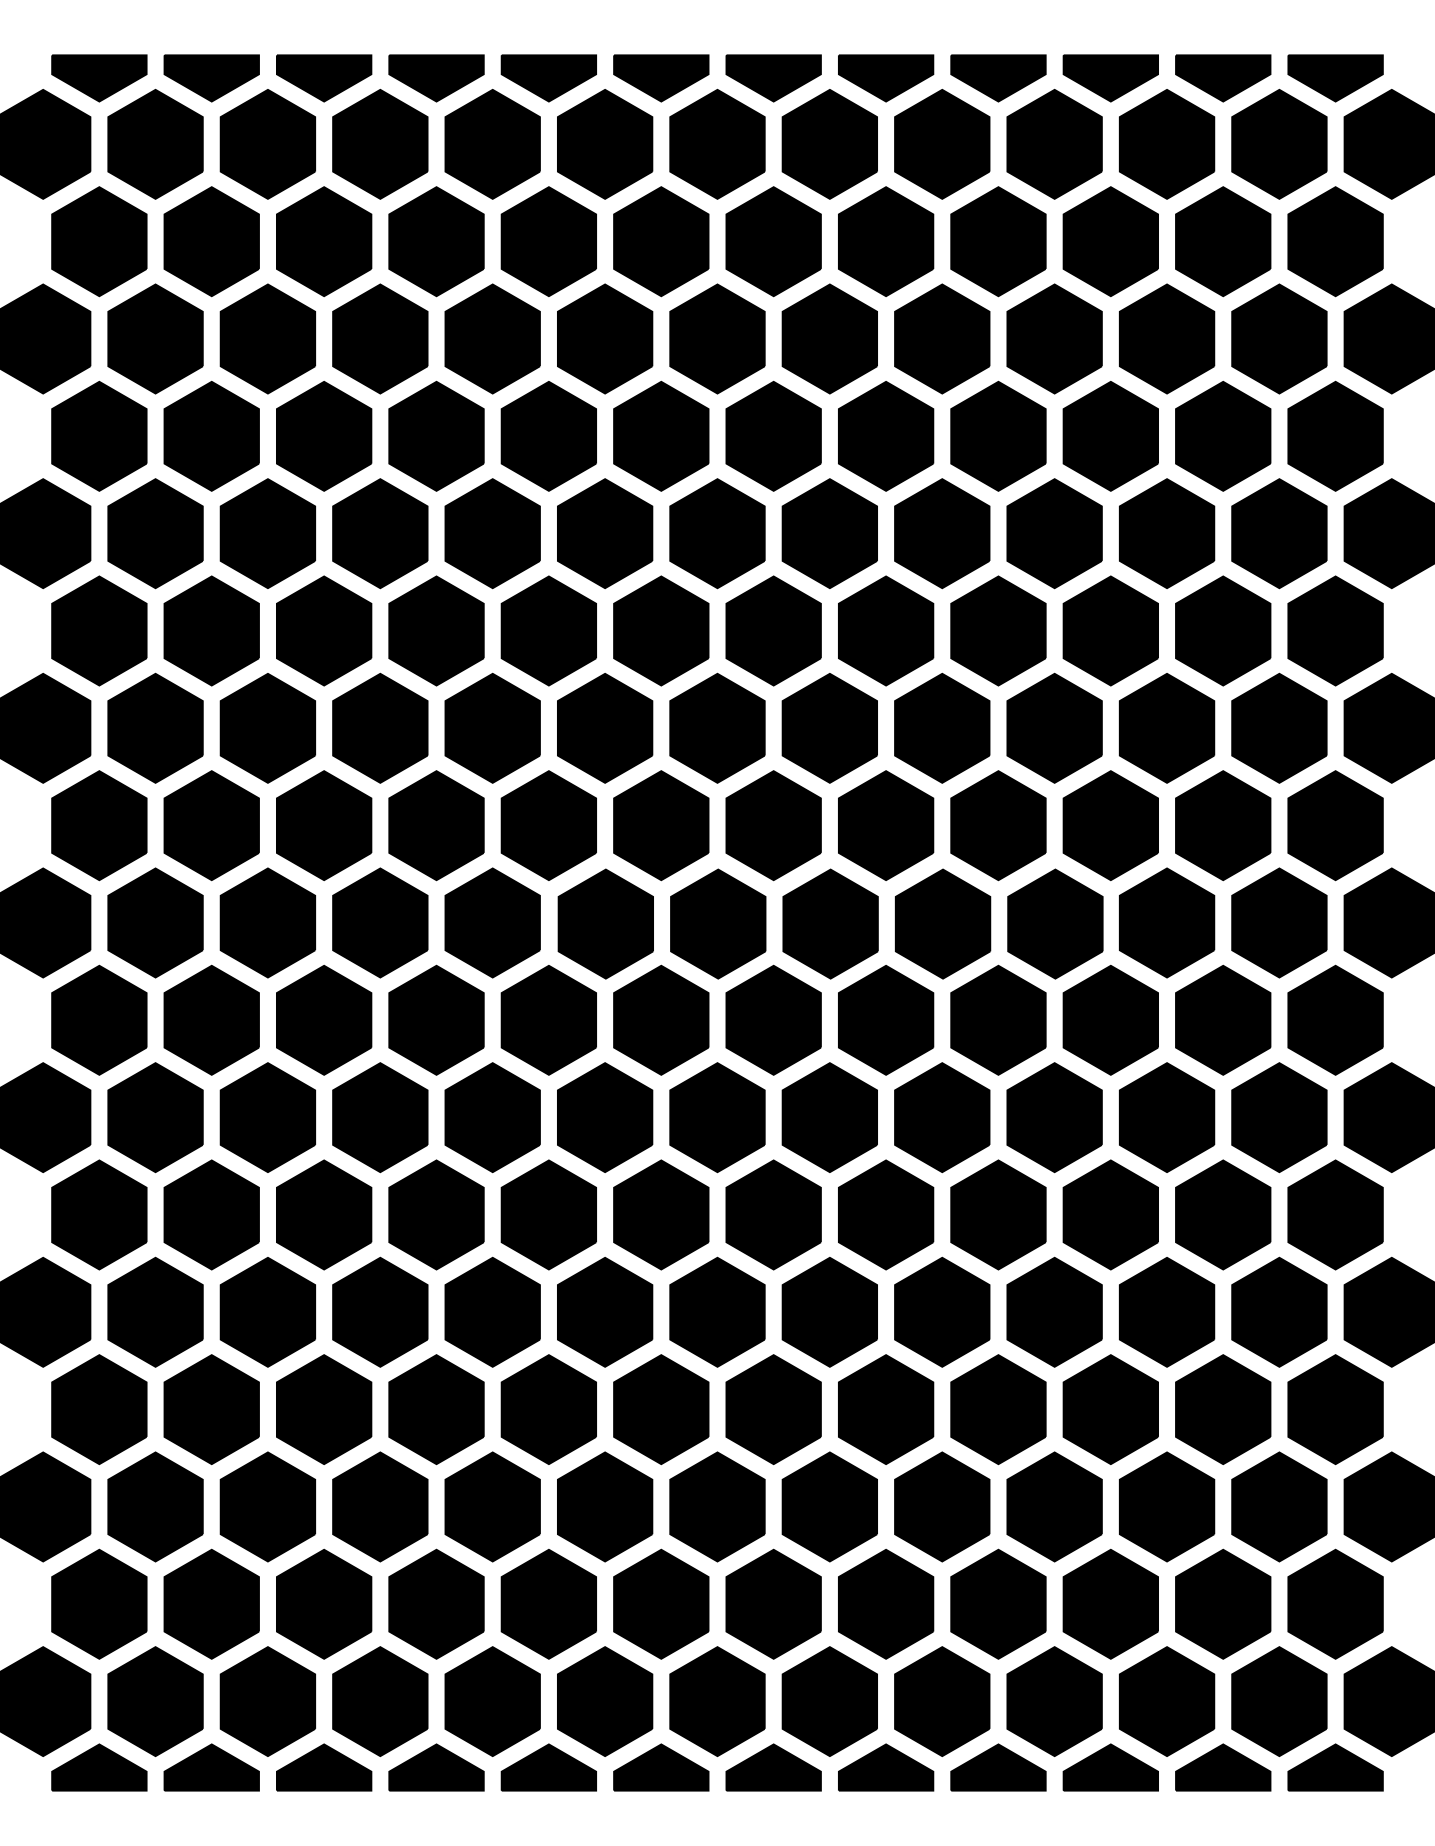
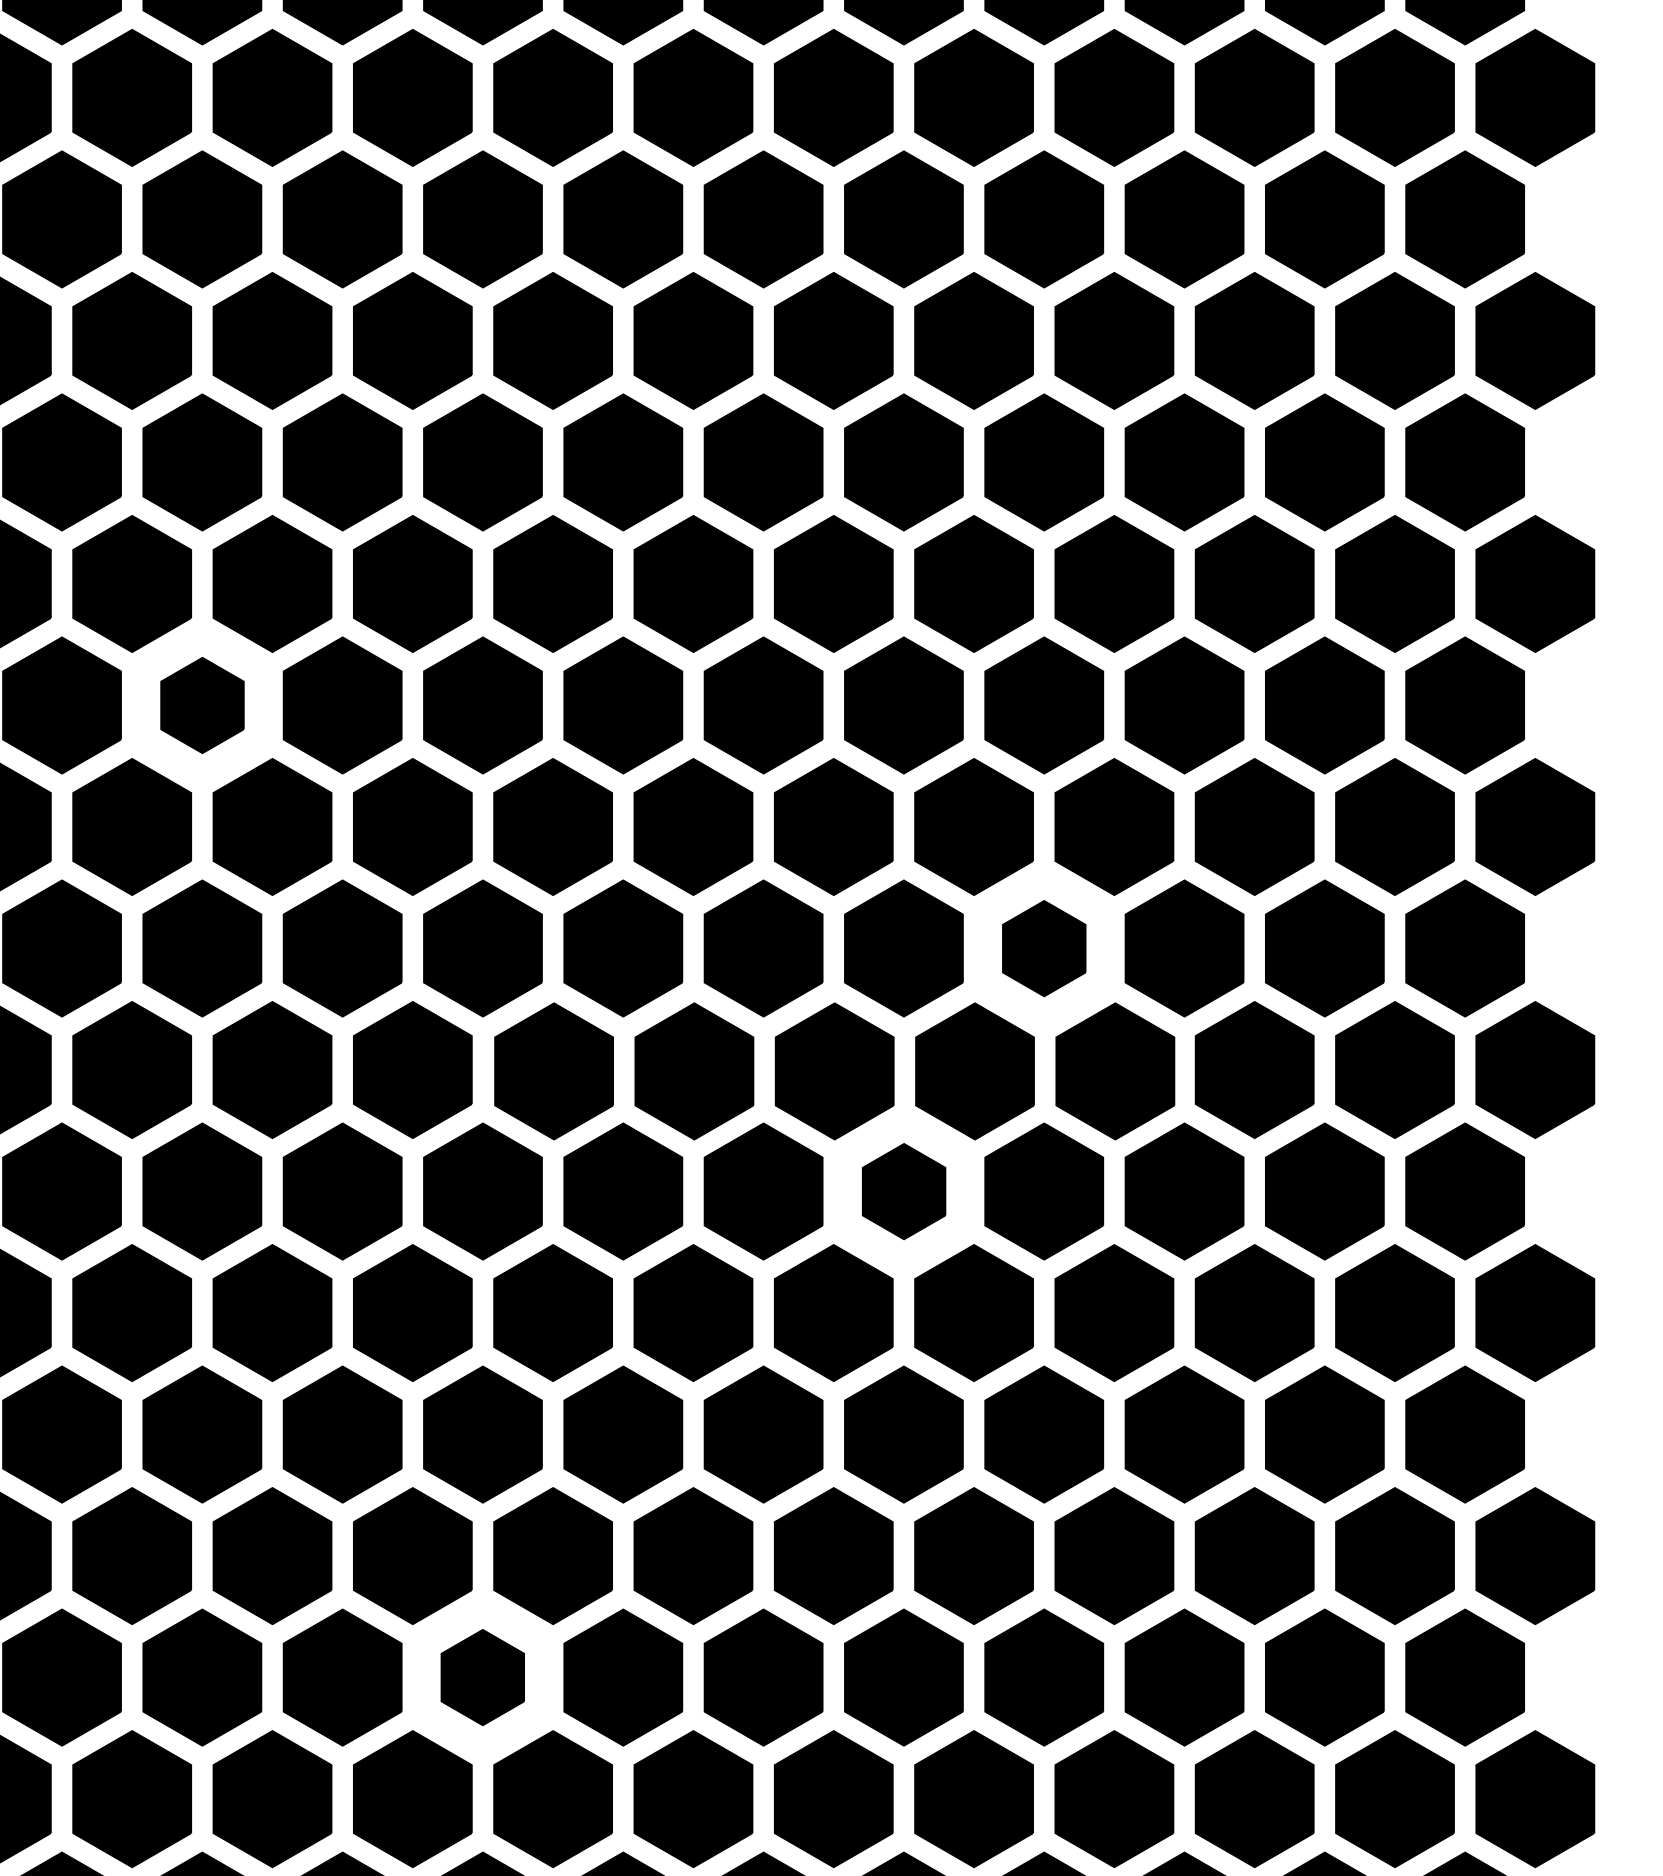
part: (324, 630) -> (202, 704), size x0.7
part: (998, 825) -> (1044, 948), size x0.7
part: (886, 1020) -> (904, 1191), size x0.7
part: (548, 1409) -> (482, 1677), size x0.7

